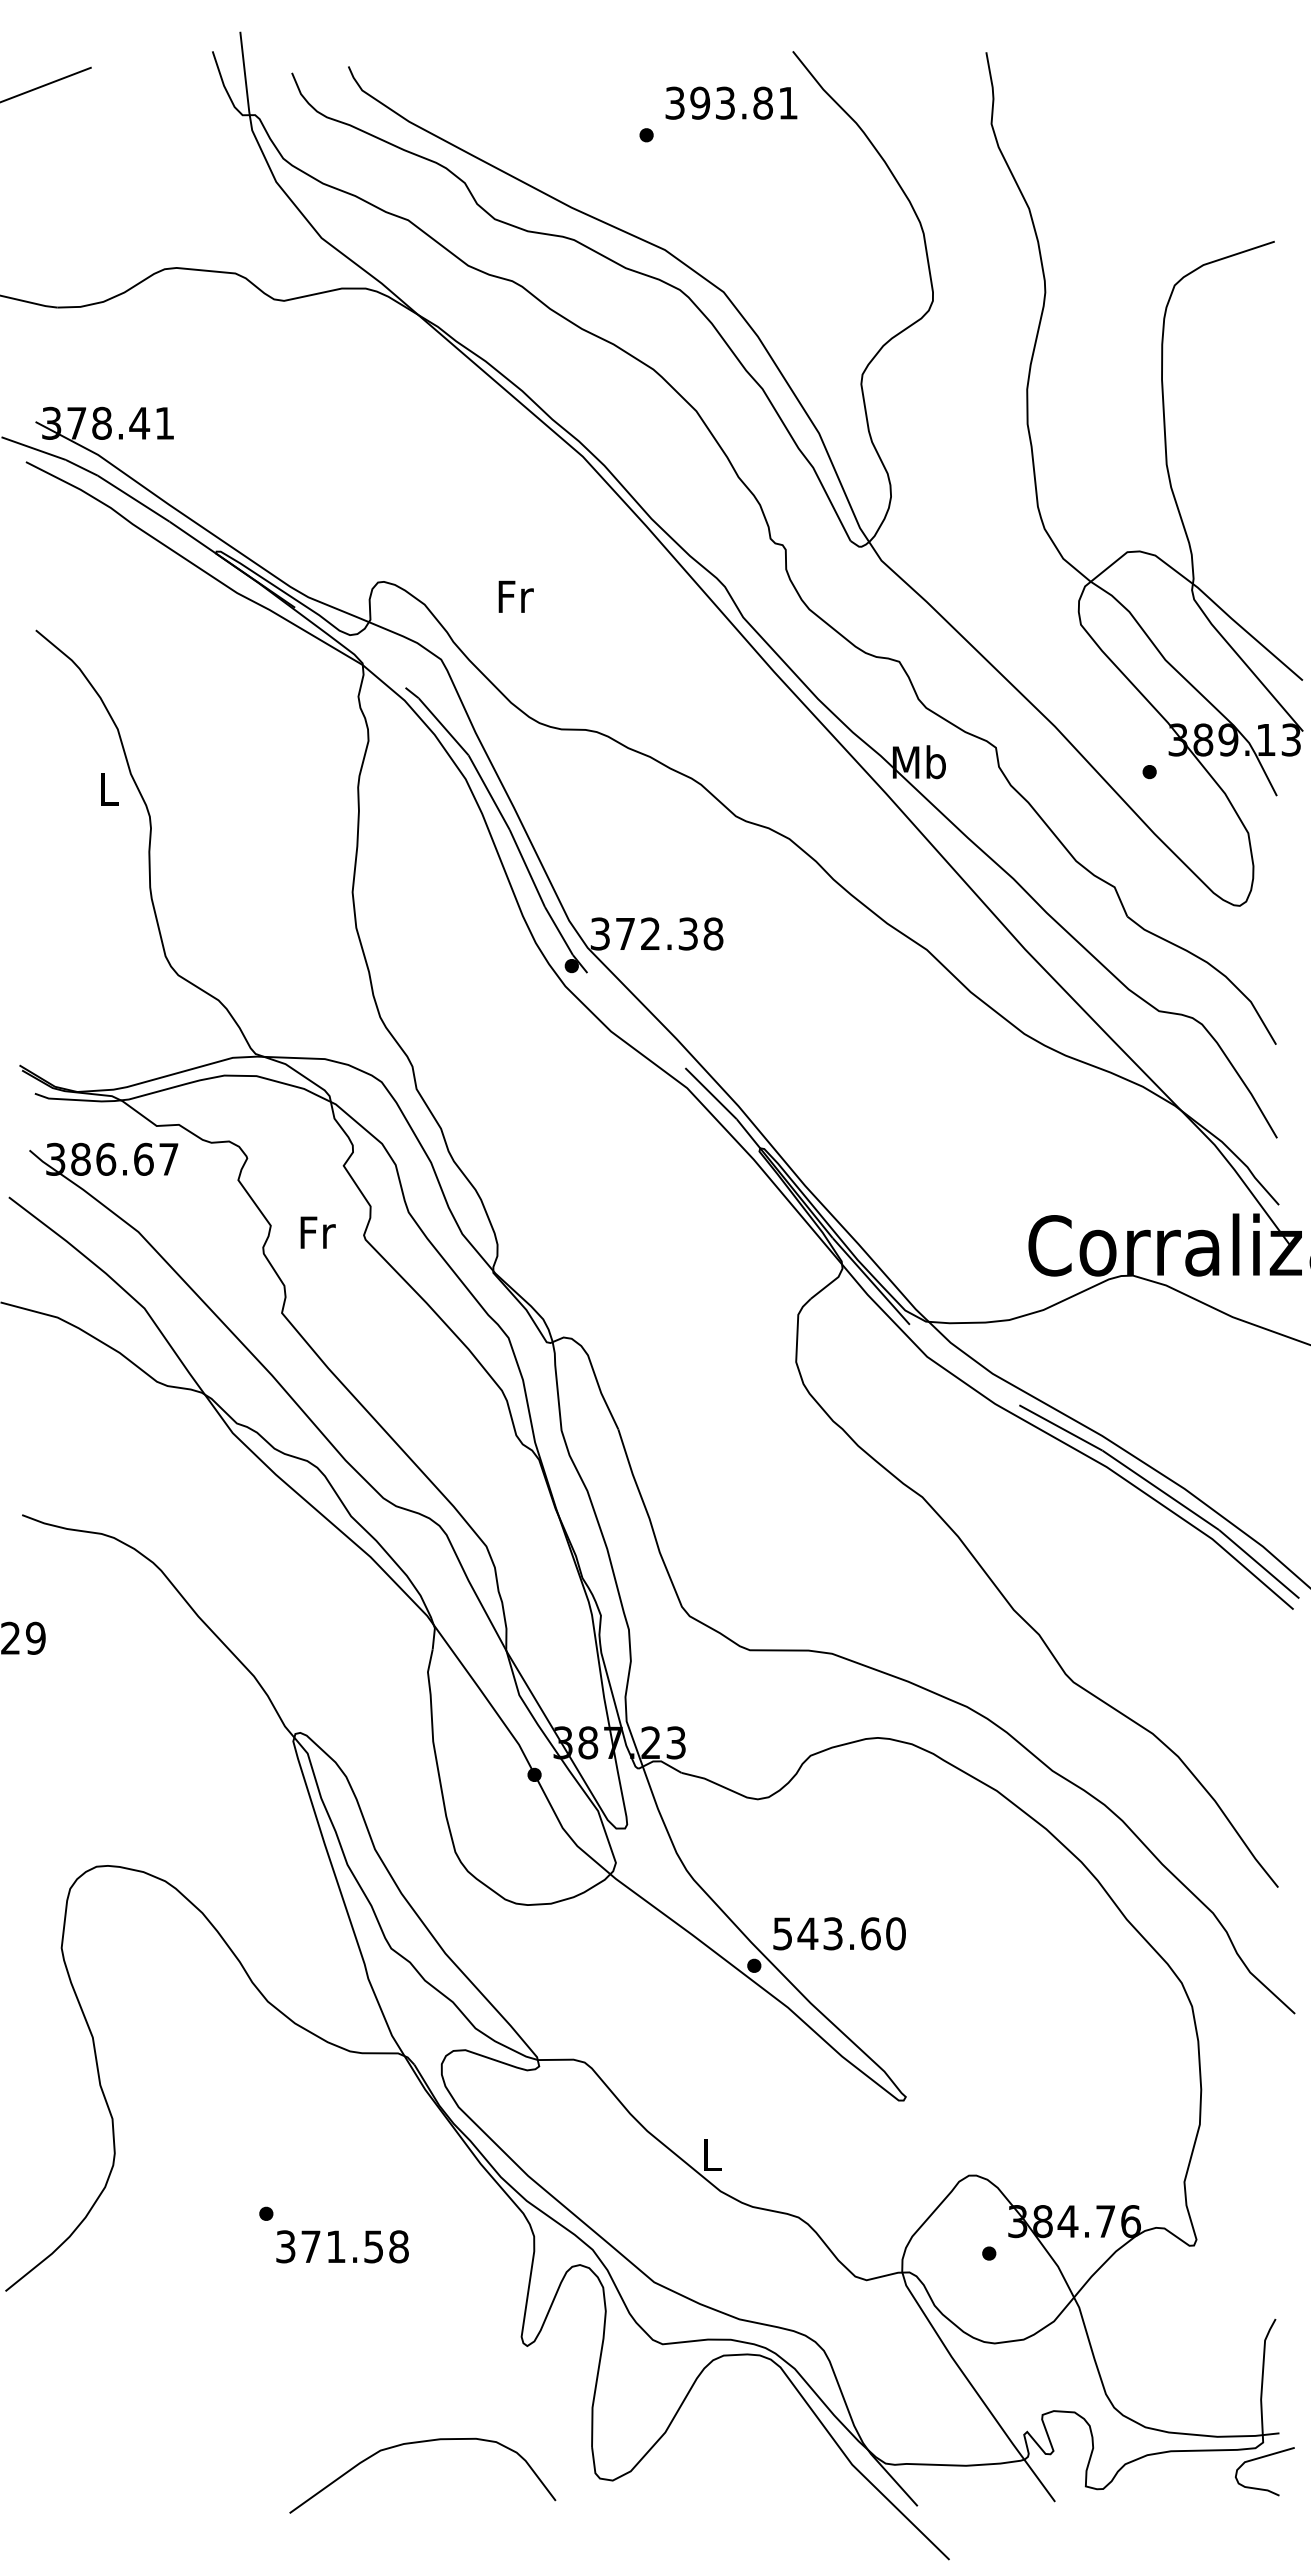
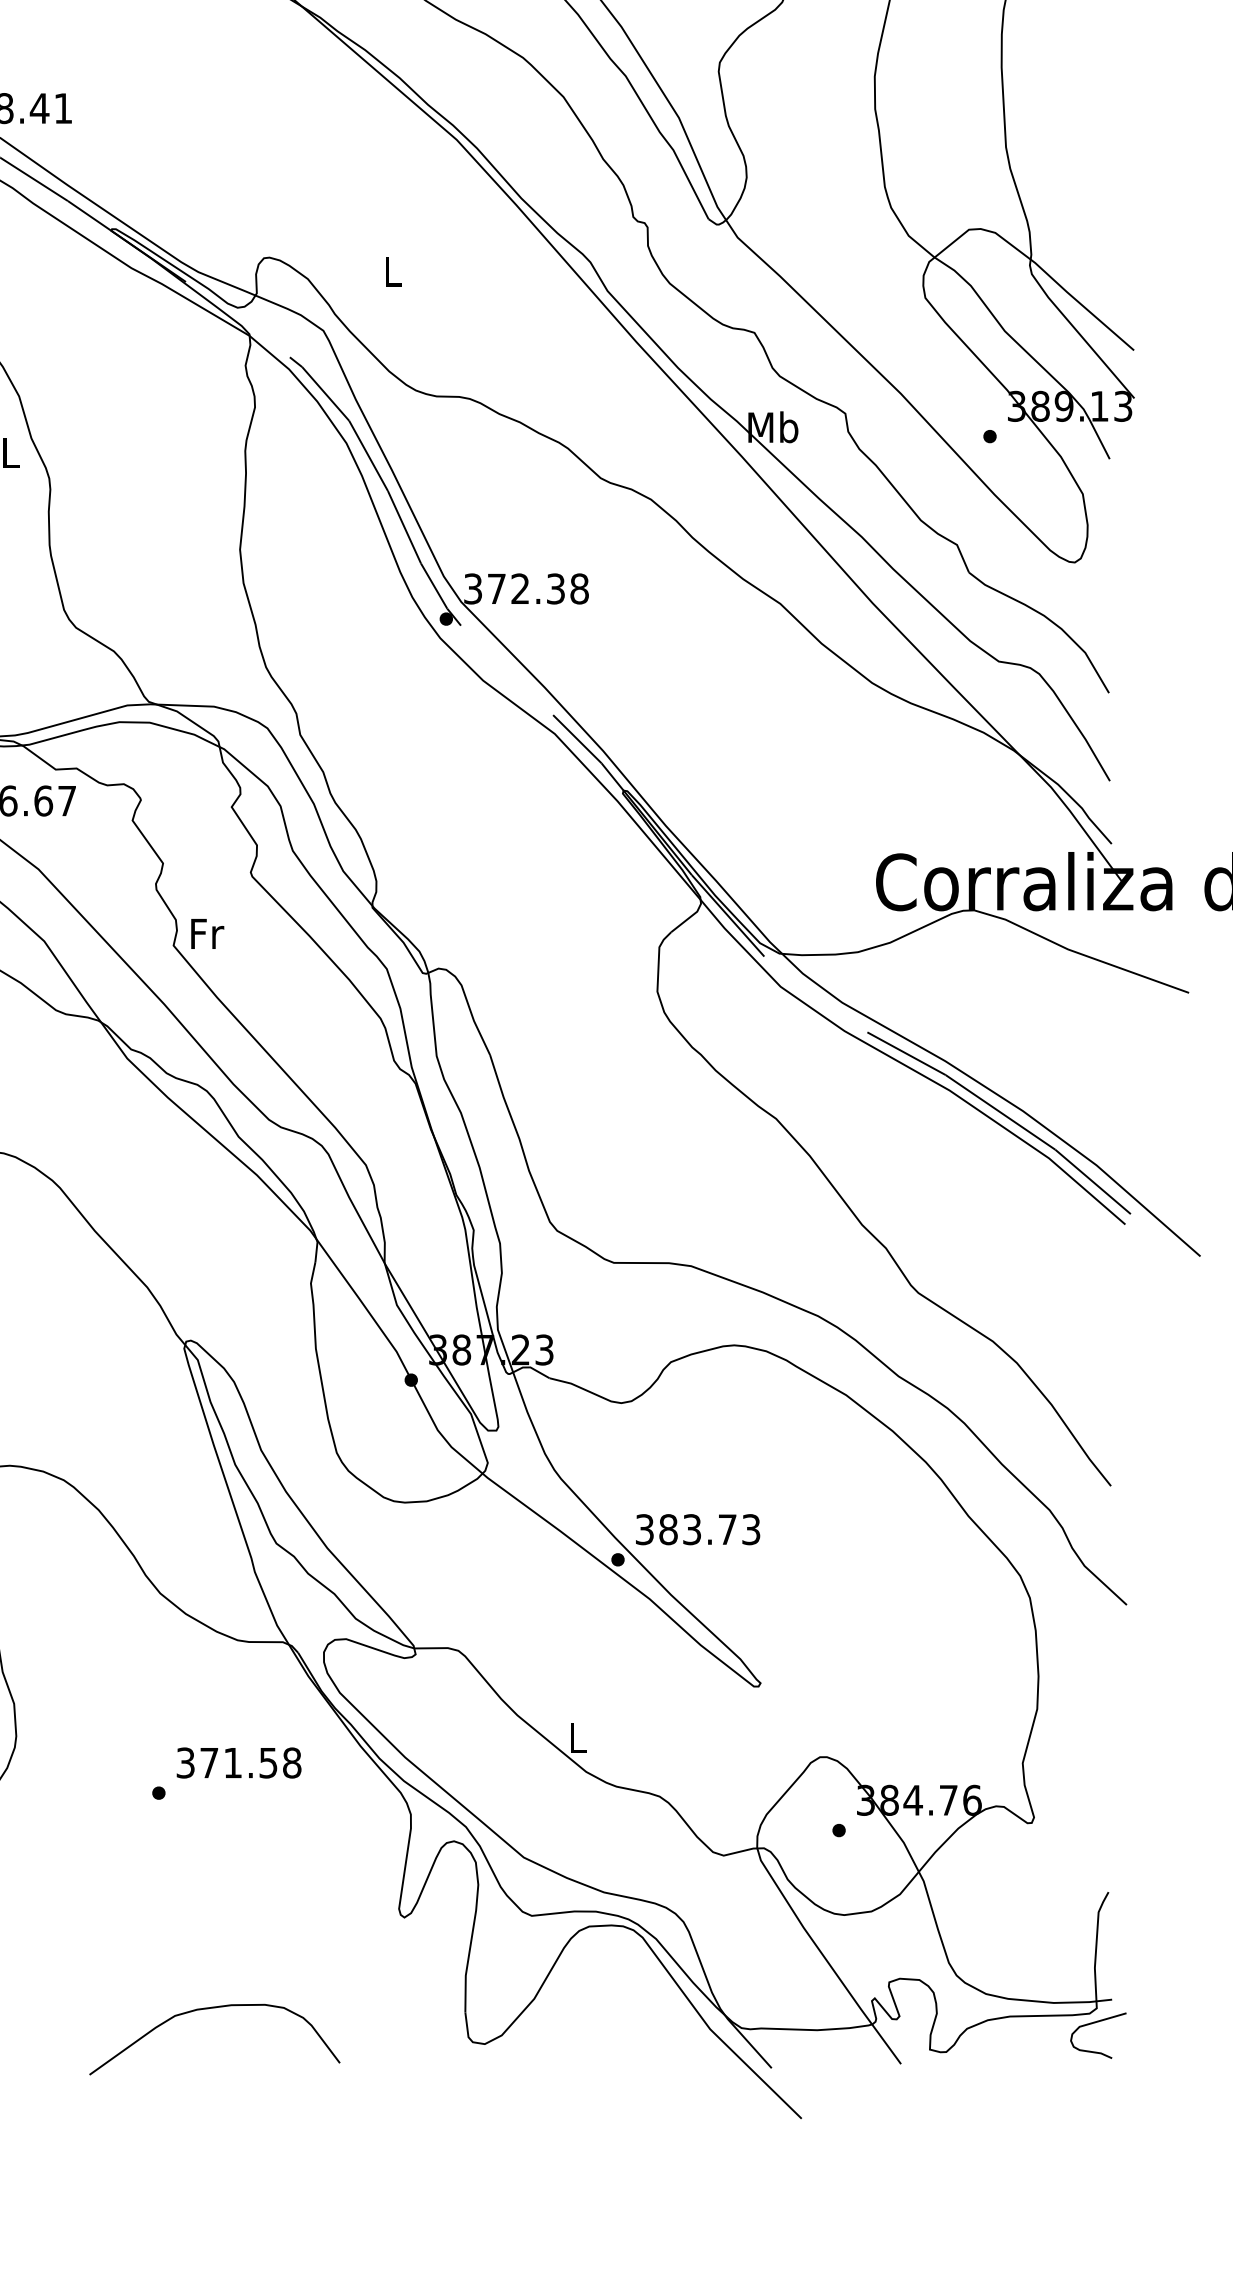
text: (515, 596) -> (393, 271), Fr -> L
text: (317, 1232) -> (207, 933), moved
text: (839, 1933) -> (698, 1529), 543.60 -> 383.73
text: (342, 2246) -> (239, 1762), moved
curve: (417, 2443) -> (209, 2009), moved

